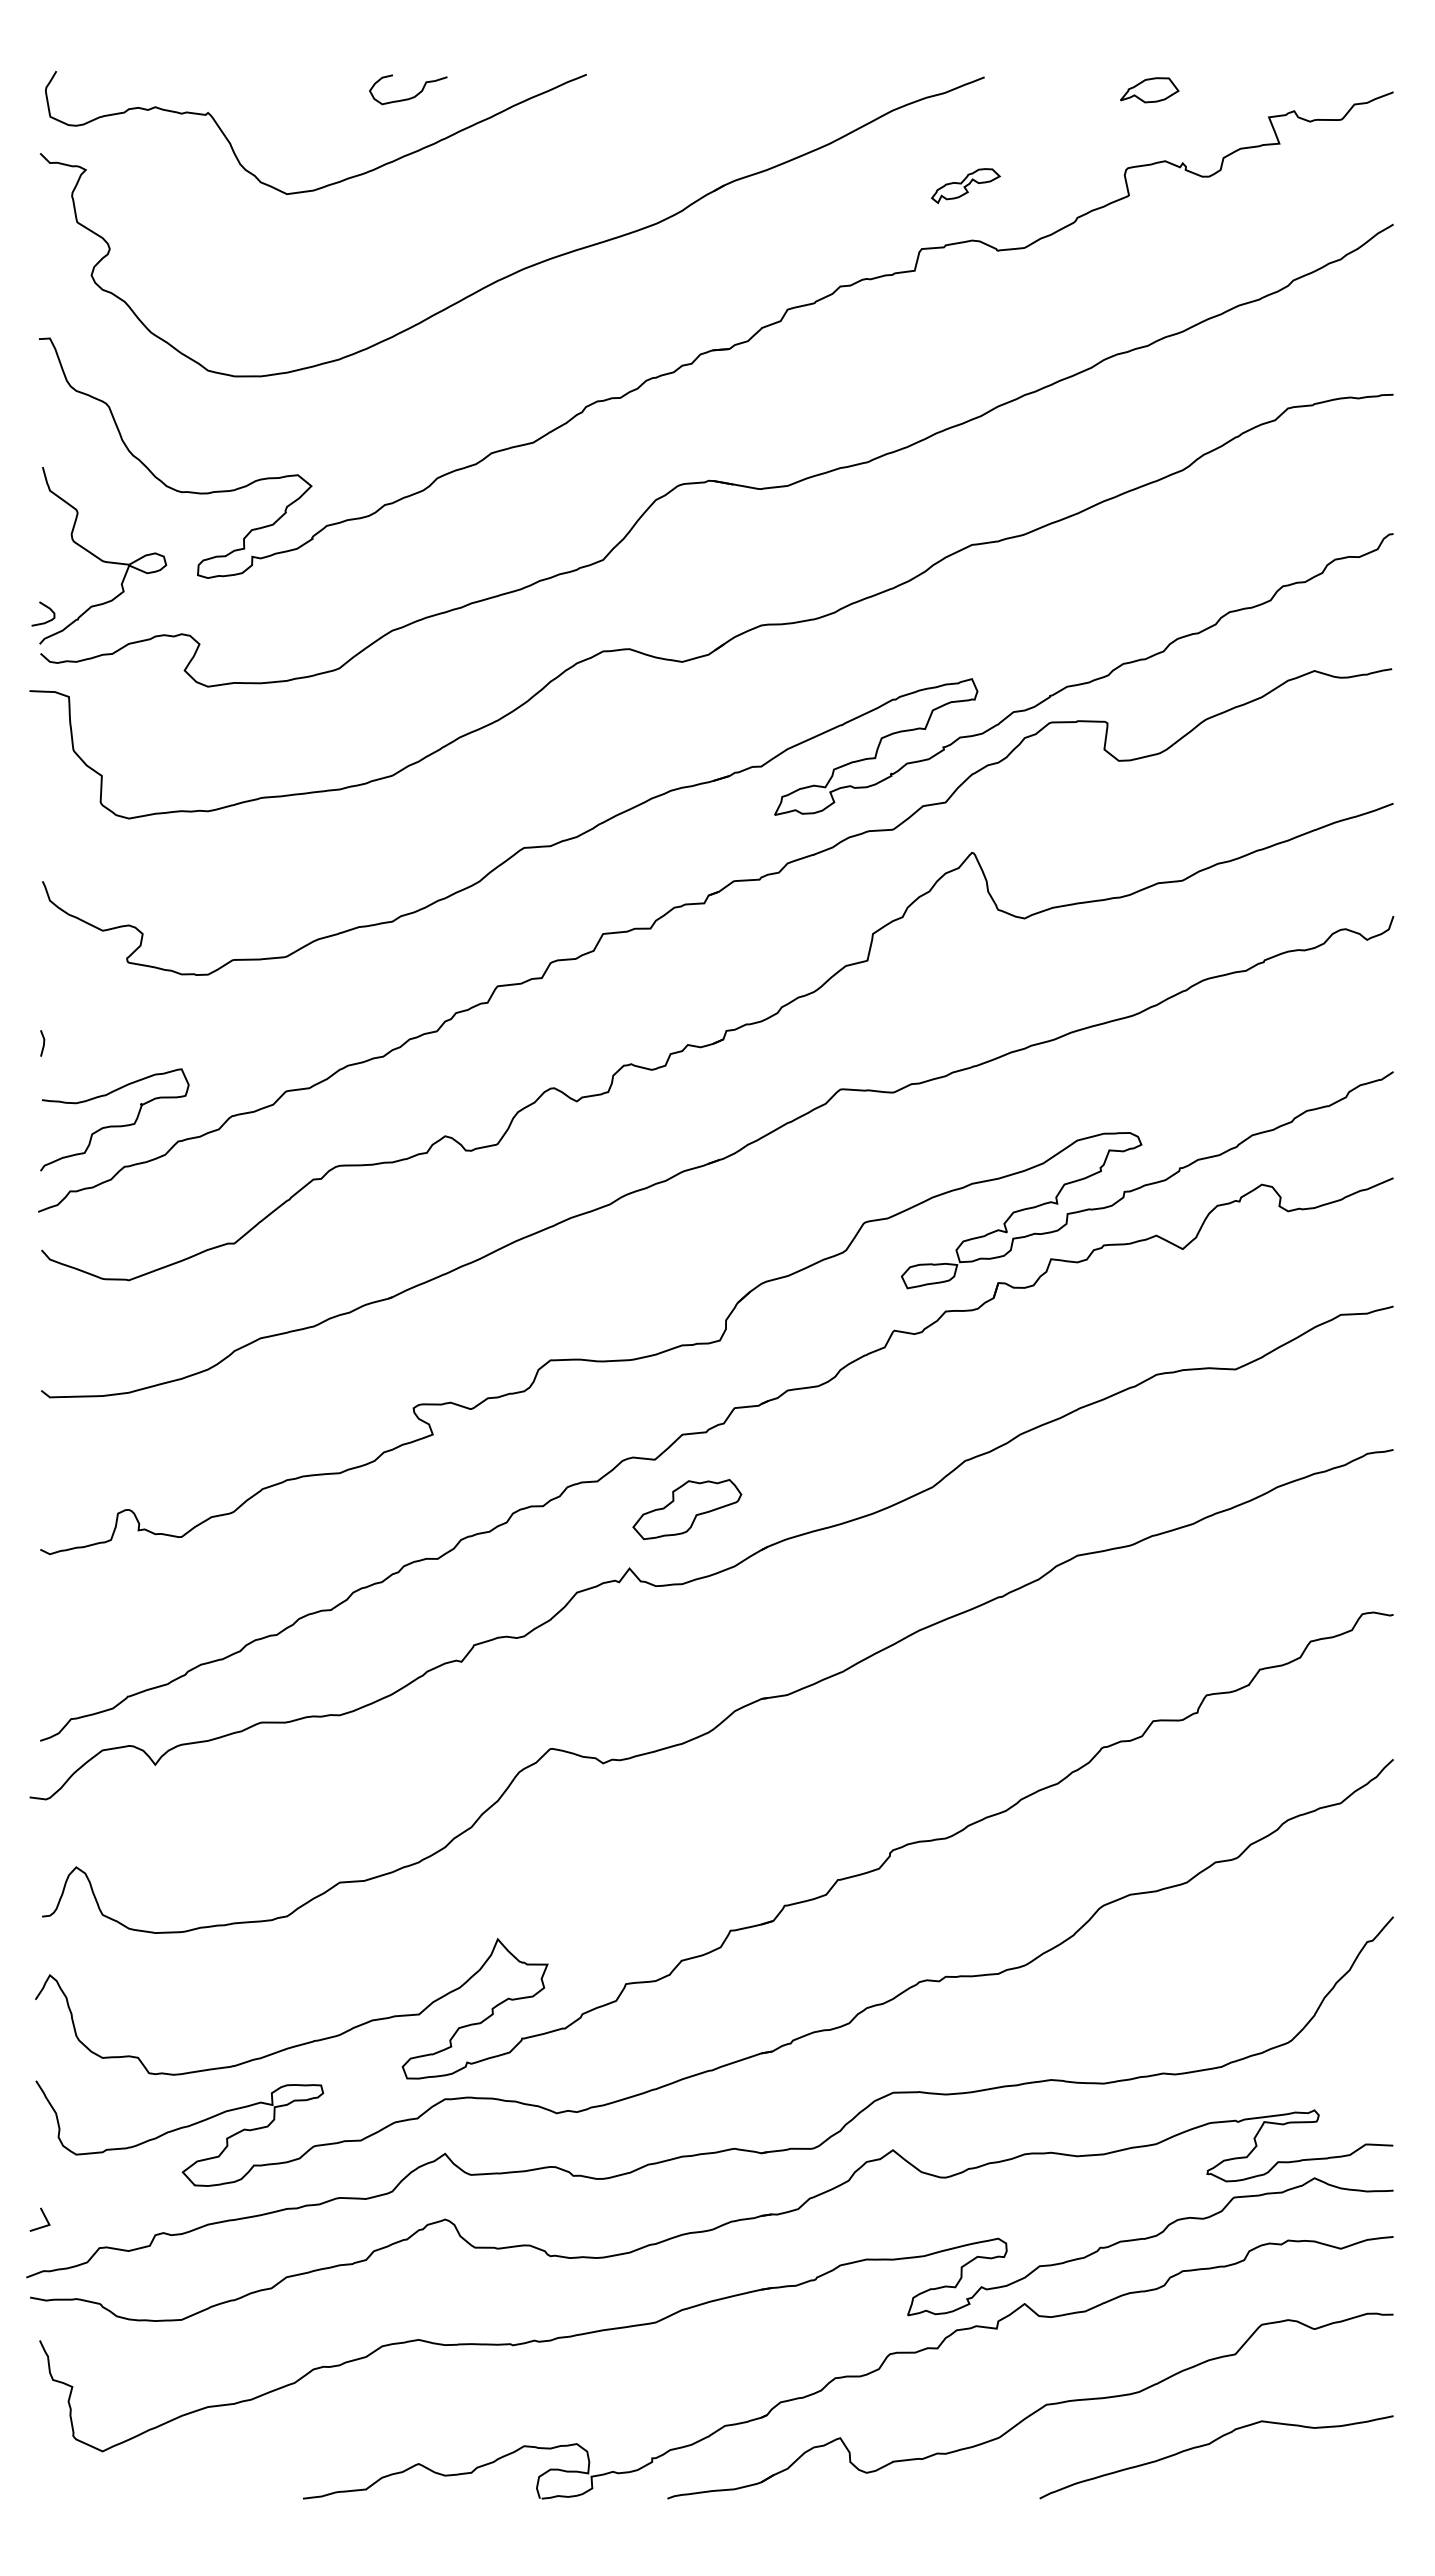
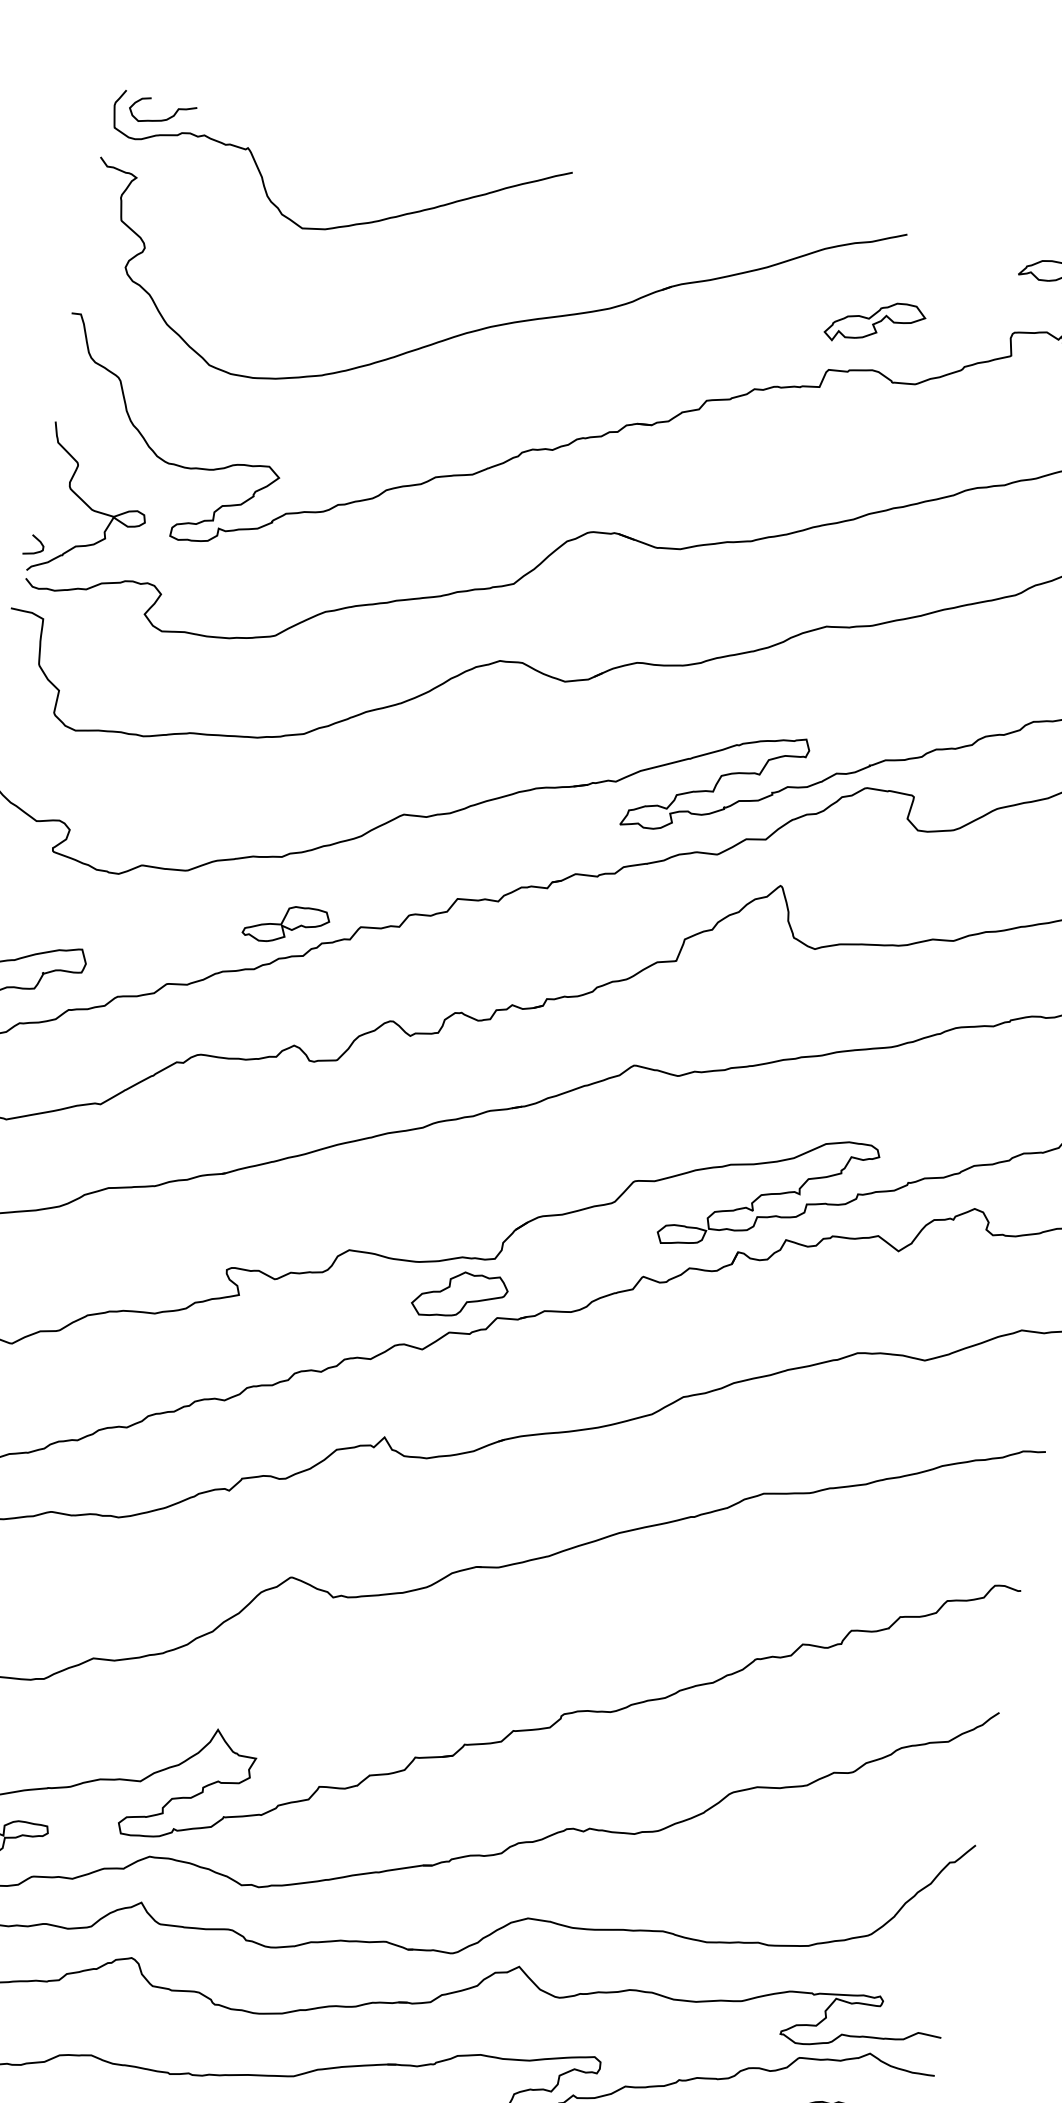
curve: (412, 96) -> (164, 119), moved
part: (965, 185) -> (875, 322), size x1.67
part: (411, 998) -> (286, 924), added
part: (687, 1509) -> (460, 1296), moved

